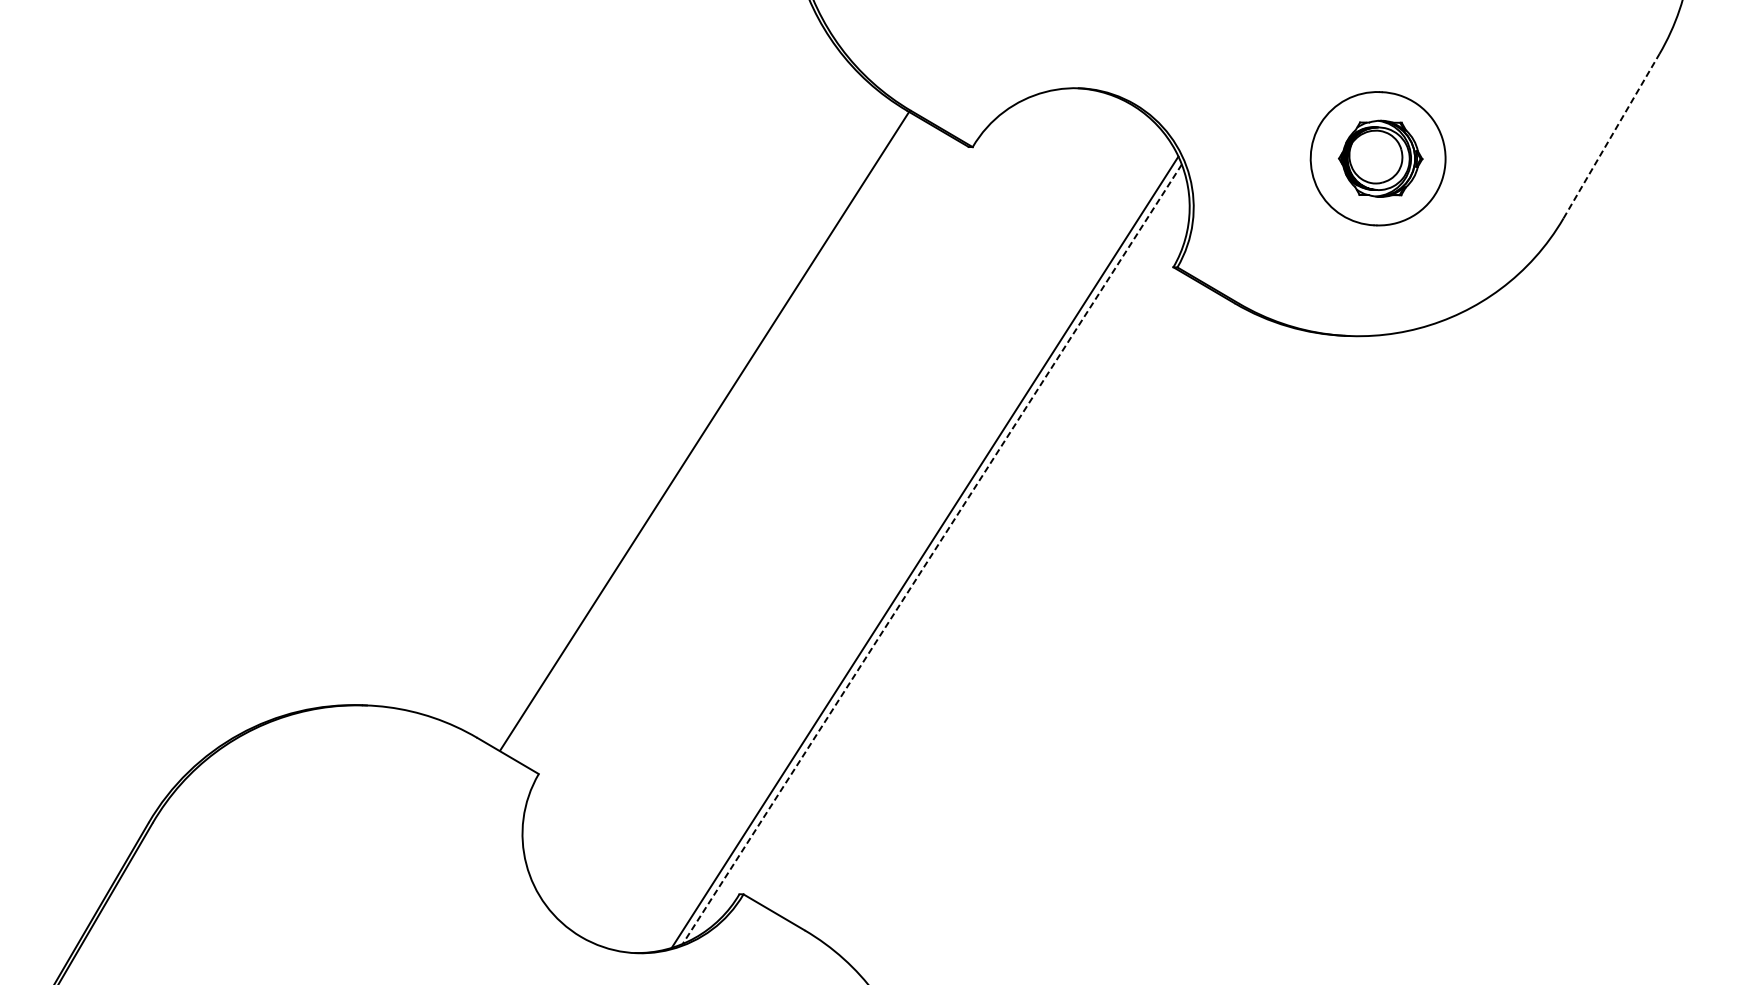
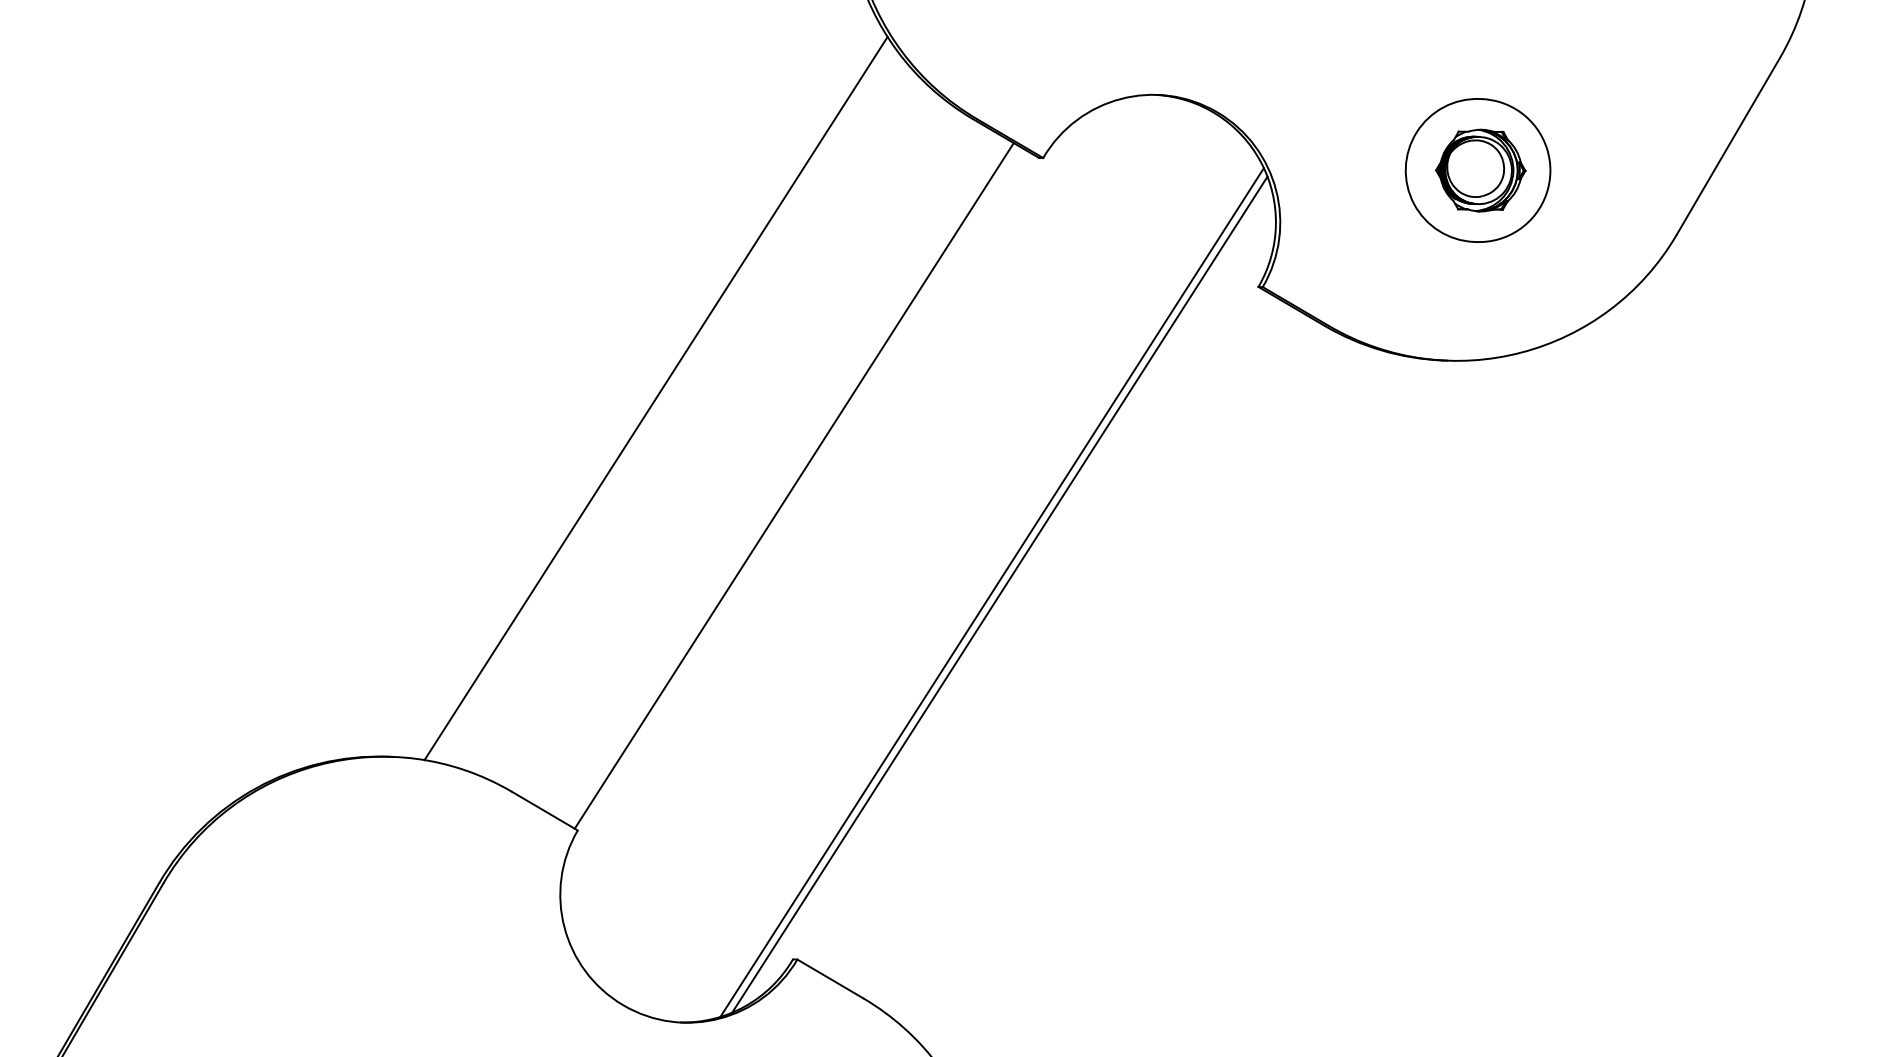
line: (1611, 135) -> (1728, 145), dashed -> solid
line: (611, 371) -> (655, 398), added
line: (704, 430) -> (793, 485), moved
line: (931, 554) -> (999, 595), dashed -> solid

